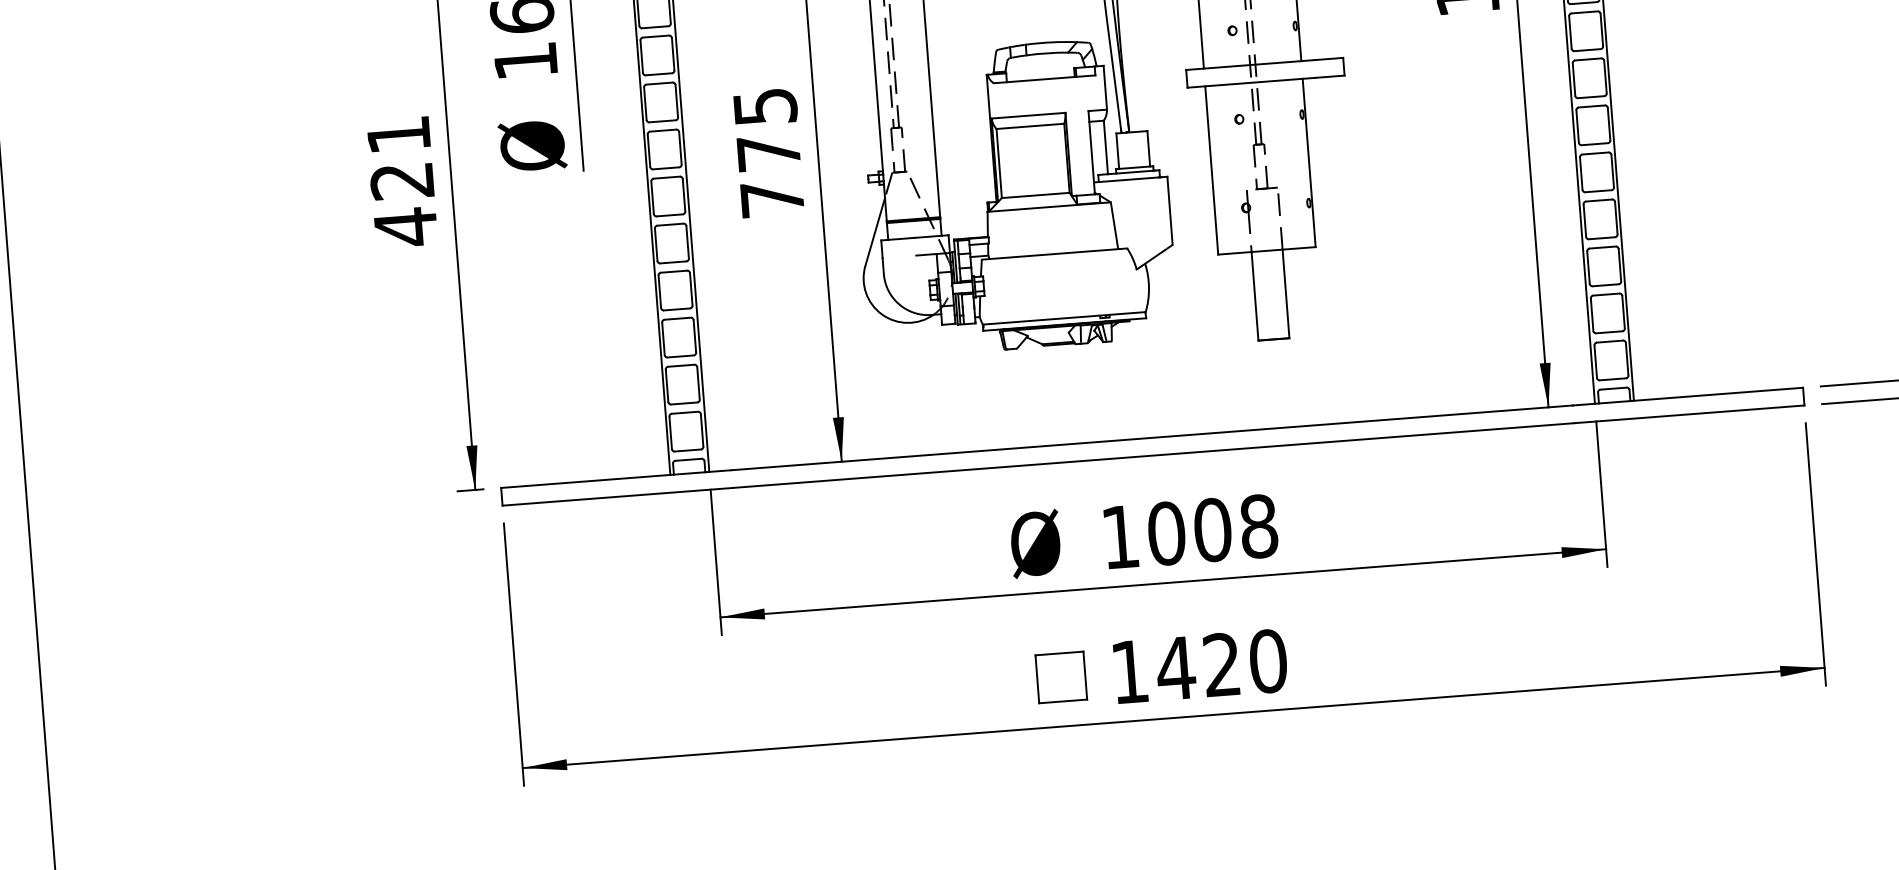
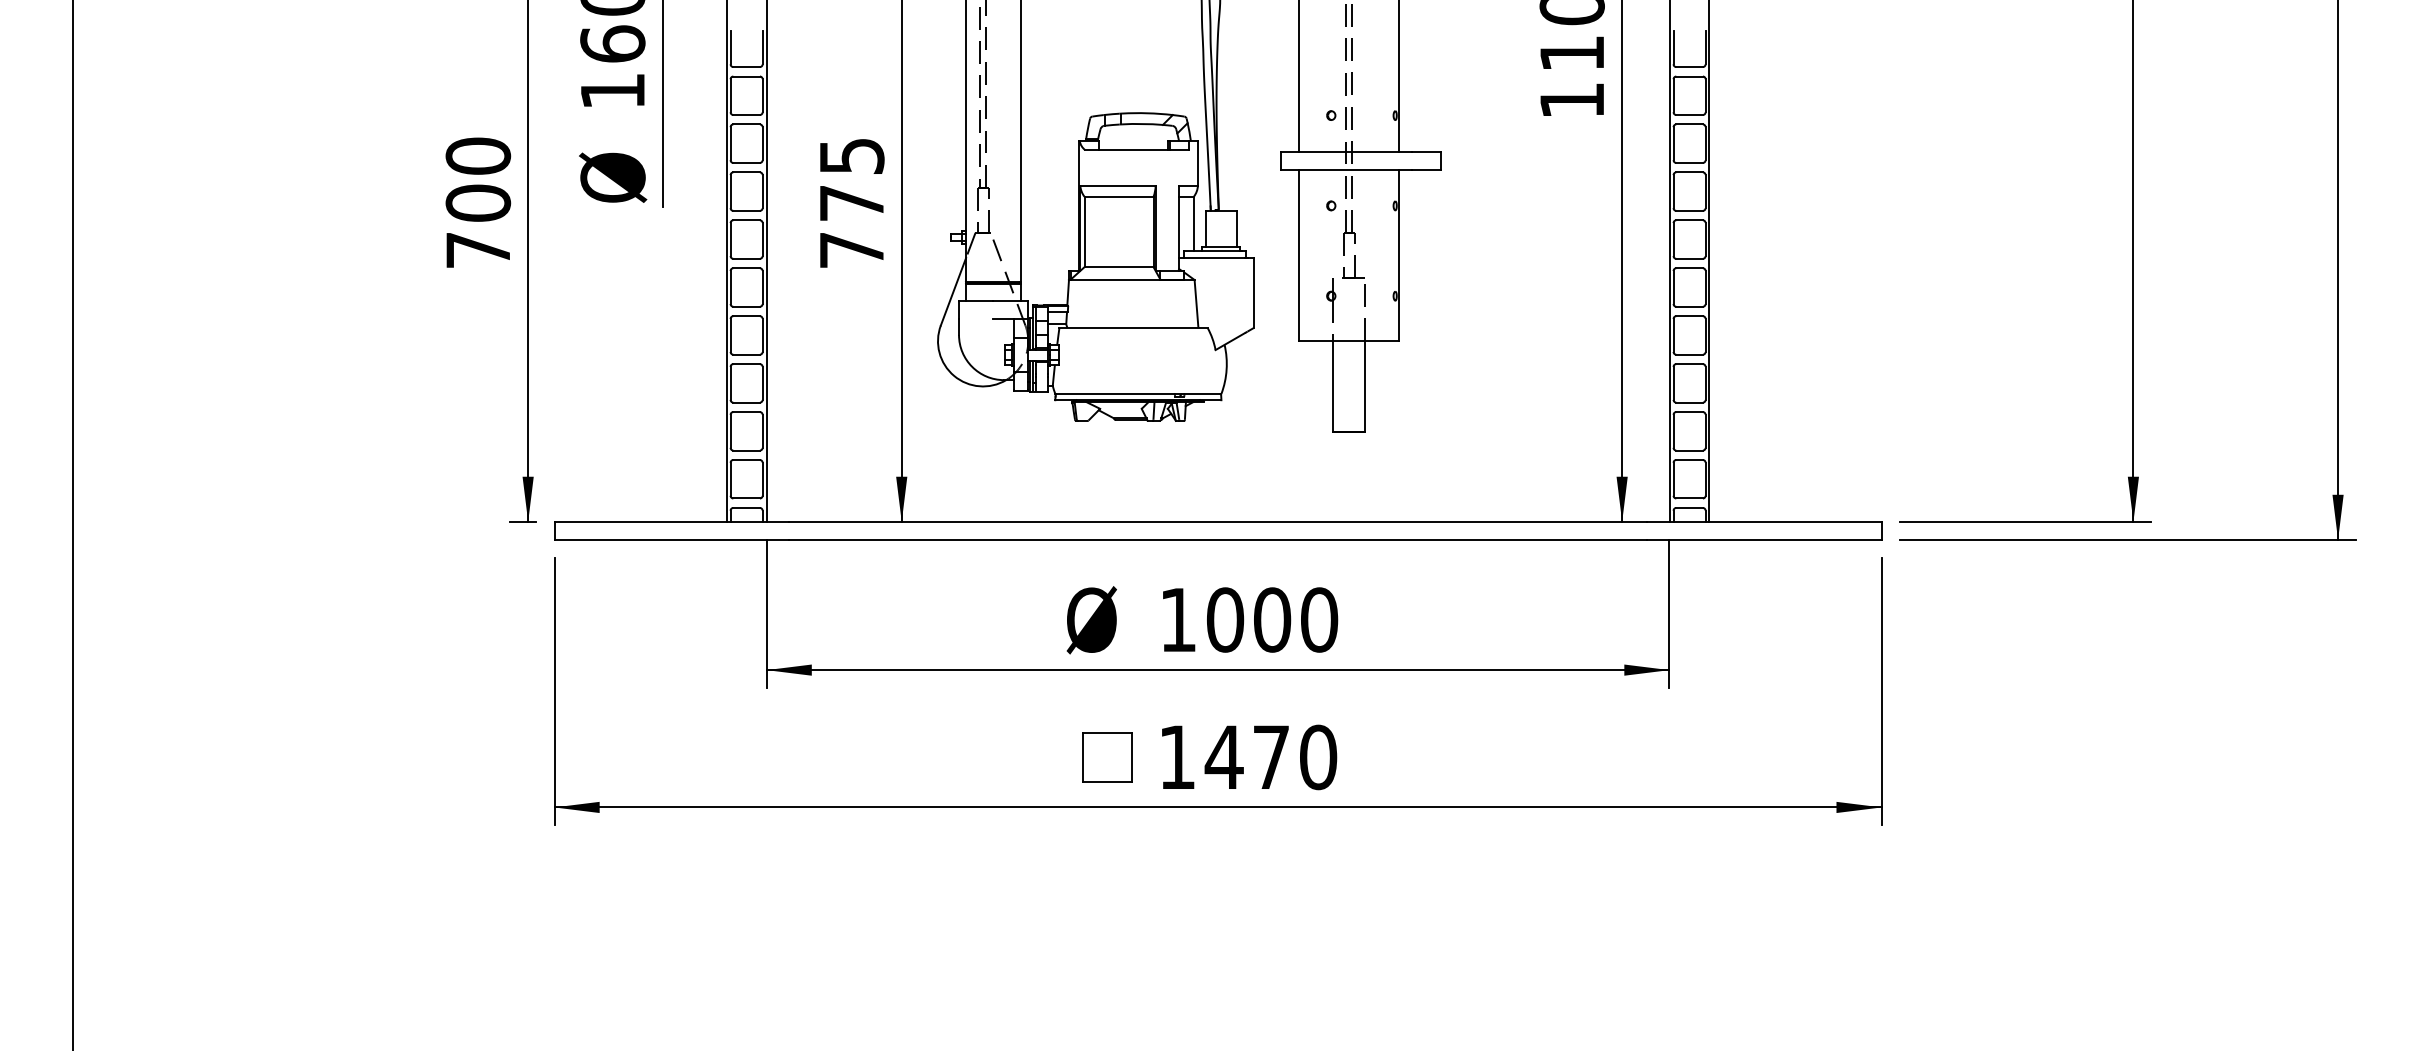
text: (402, 181) -> (478, 203), 421 -> 700
text: (1258, 525) -> (1319, 619), 1008 -> 1000
text: (1221, 664) -> (1270, 756), 1420 -> 1470

